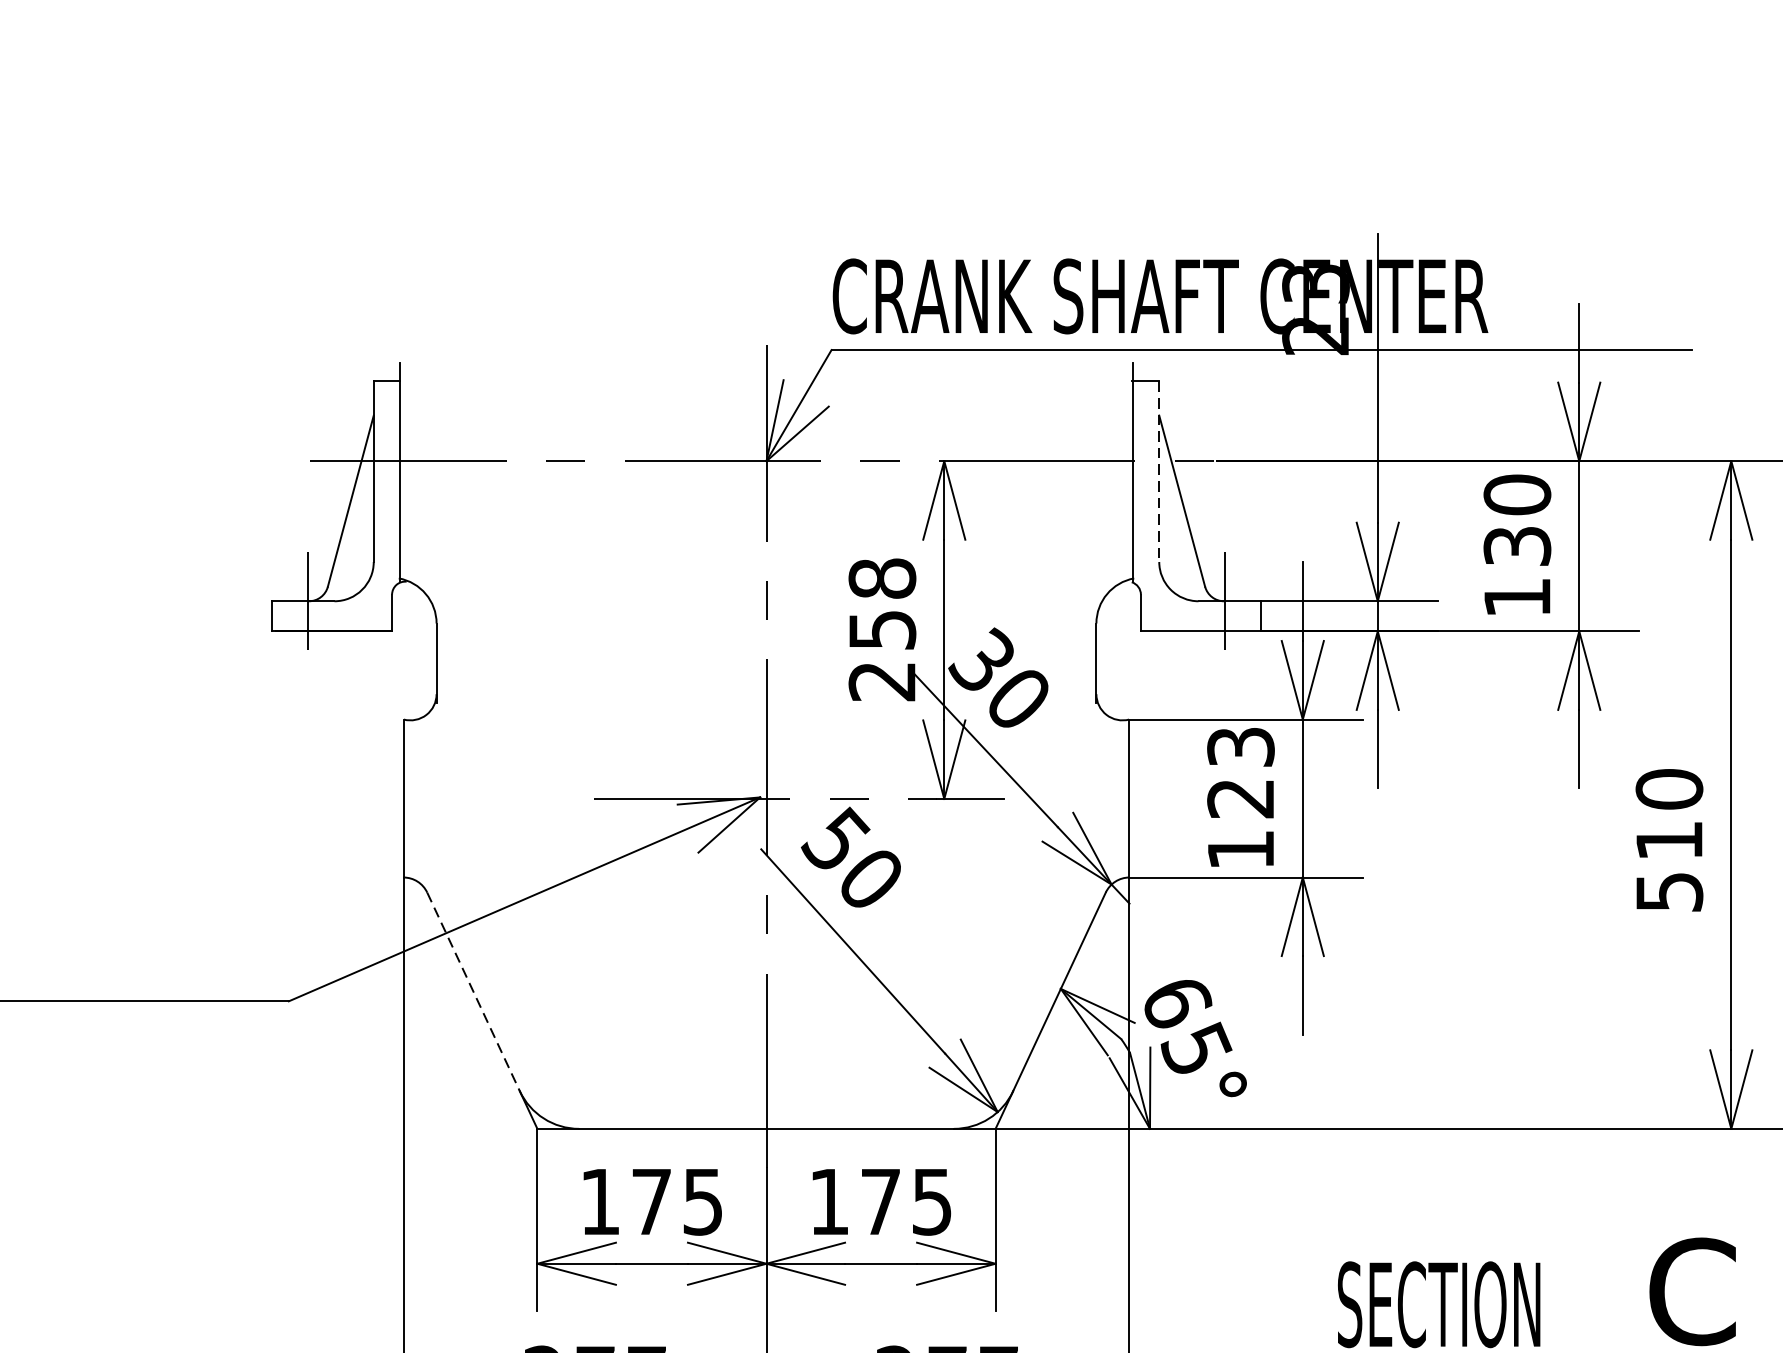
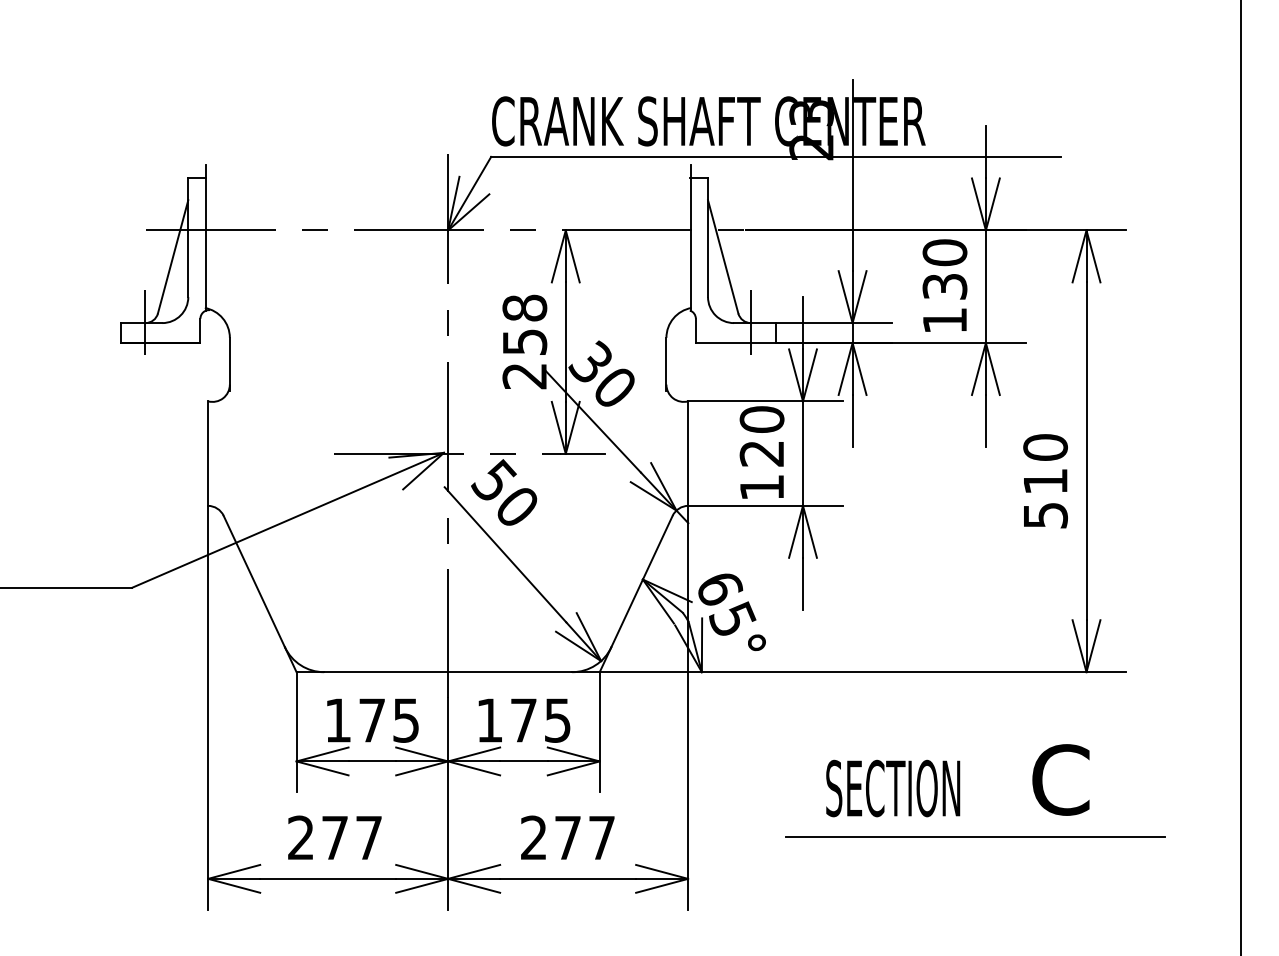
line: (1159, 471) -> (708, 237), dashed -> solid
text: (1240, 746) -> (761, 419), 123 -> 120
line: (473, 991) -> (254, 581), dashed -> solid

